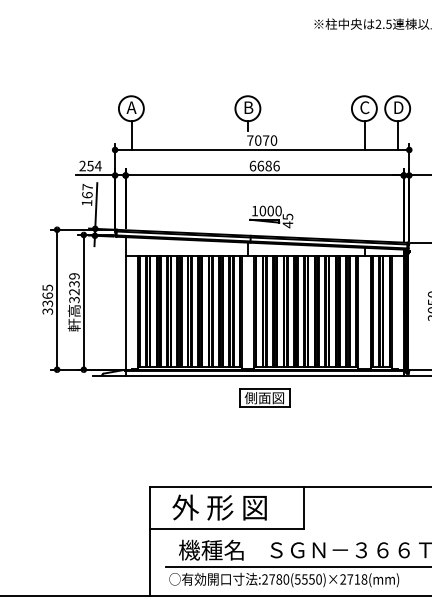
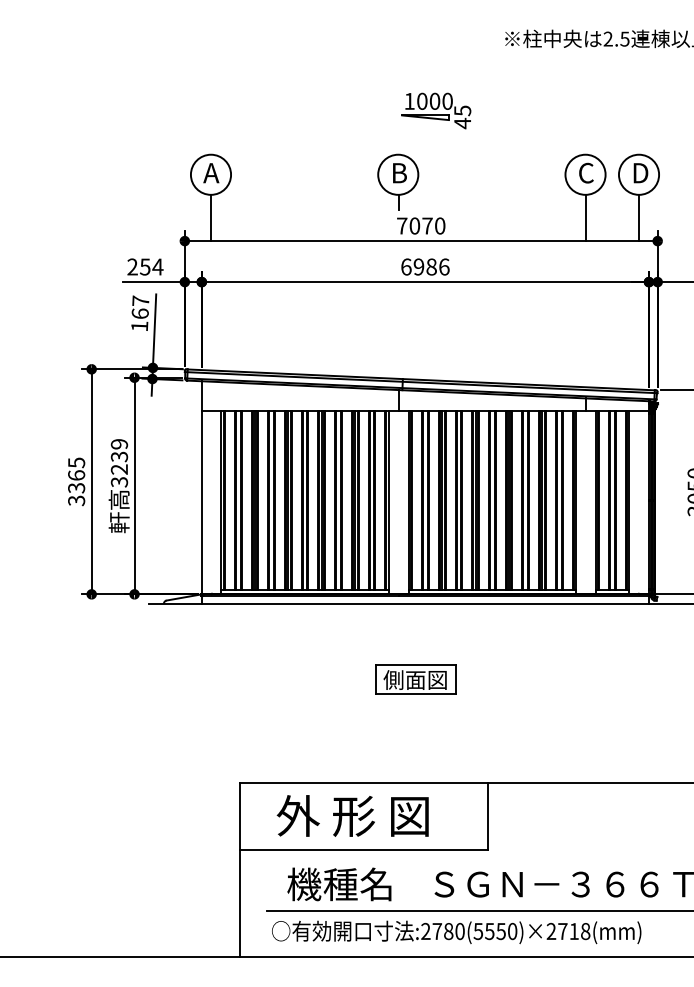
text: (260, 165) -> (418, 266), 6686 -> 6986
part: (271, 216) -> (436, 110), moved
part: (264, 397) -> (415, 679), moved

